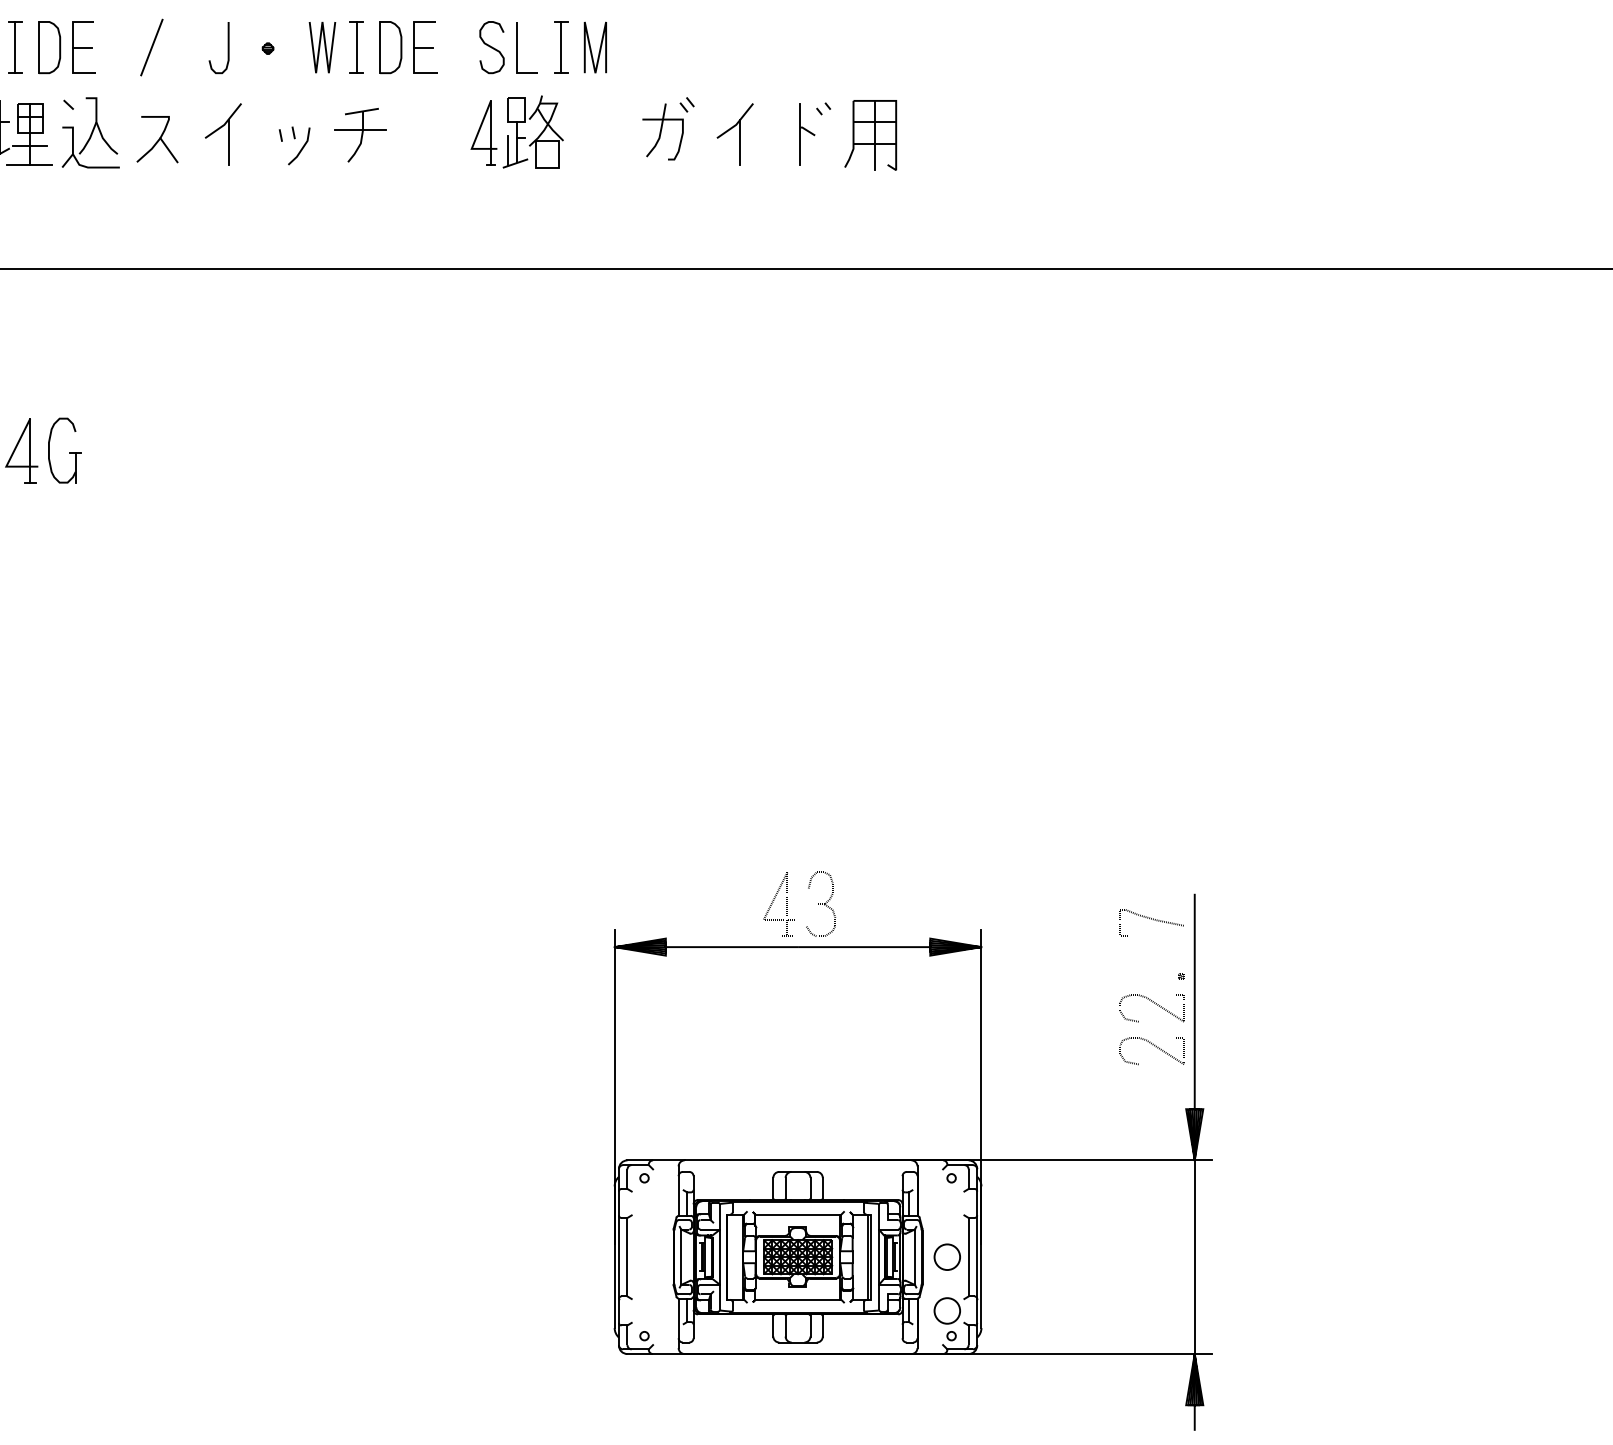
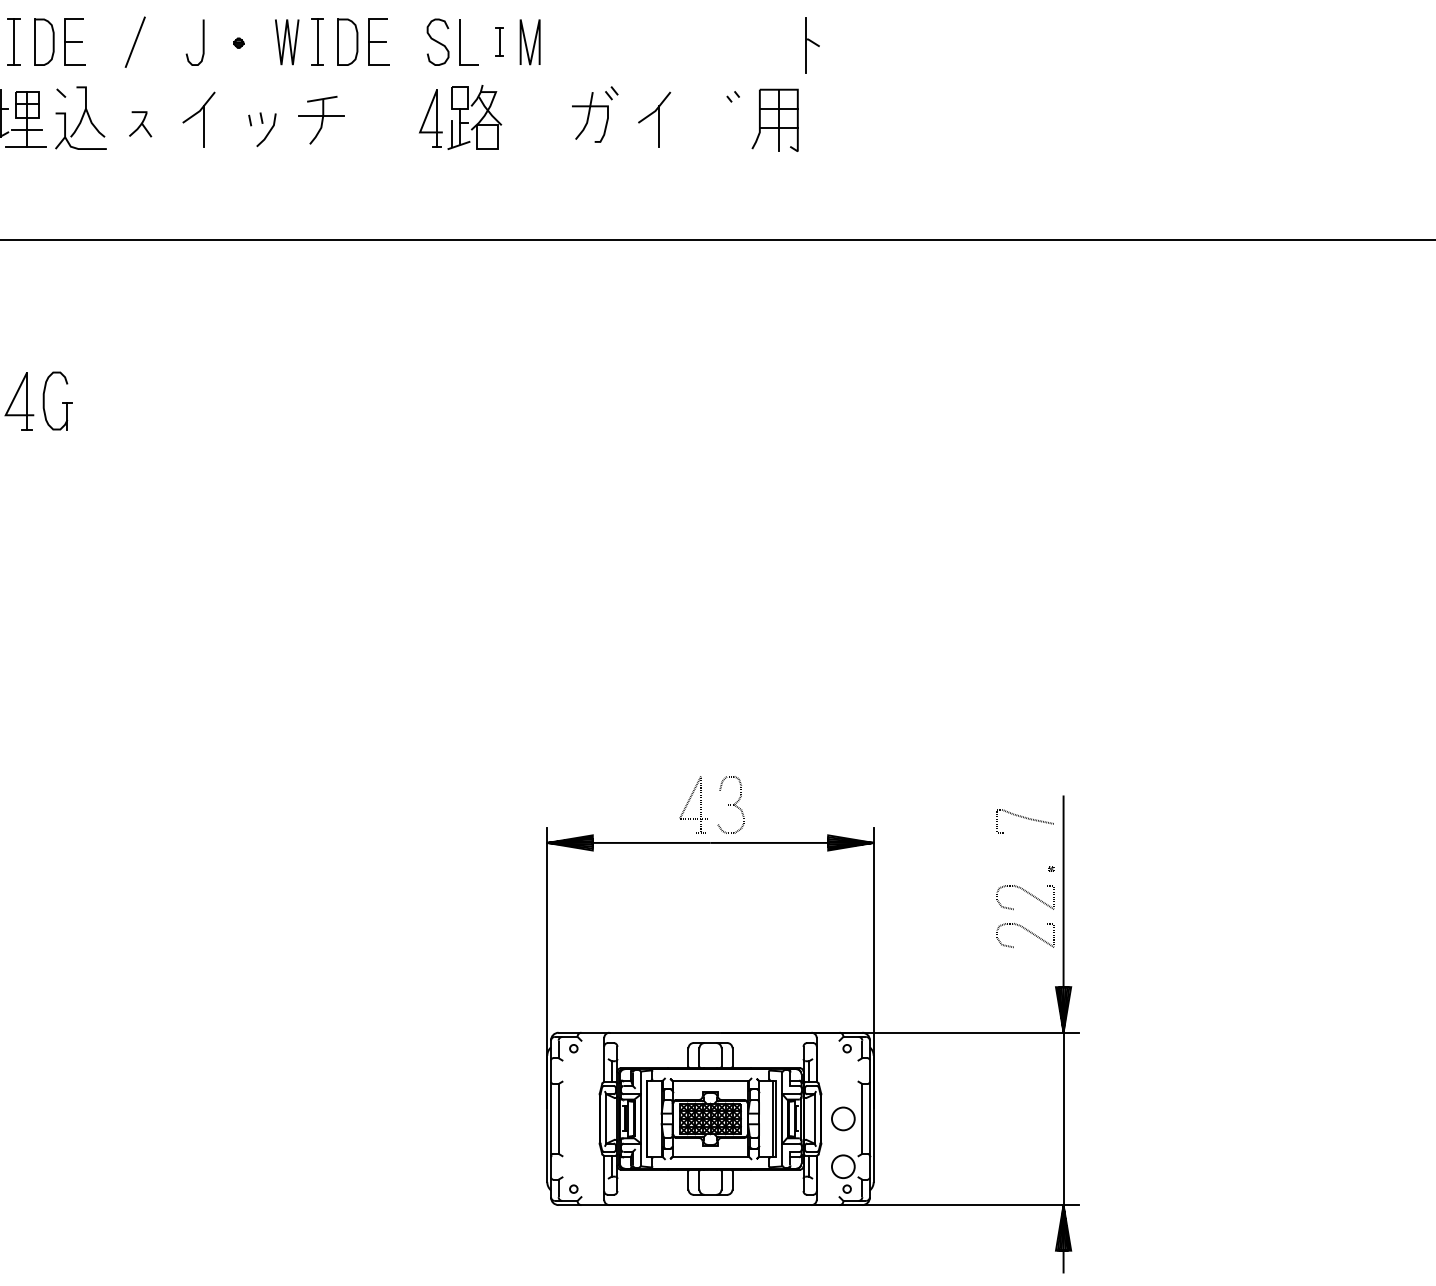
part: (561, 46) -> (499, 41), size x0.6
part: (807, 134) -> (812, 45), moved
part: (157, 139) -> (140, 124), size x0.6

